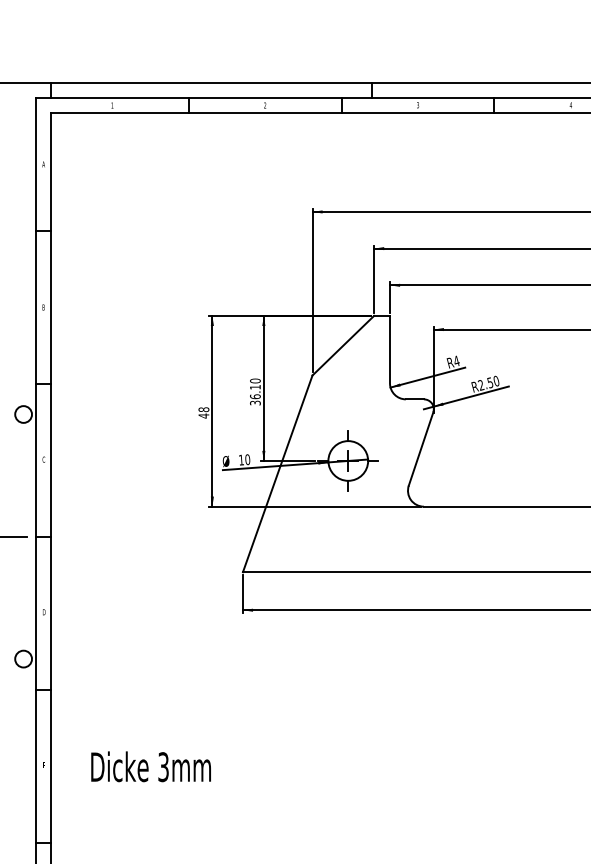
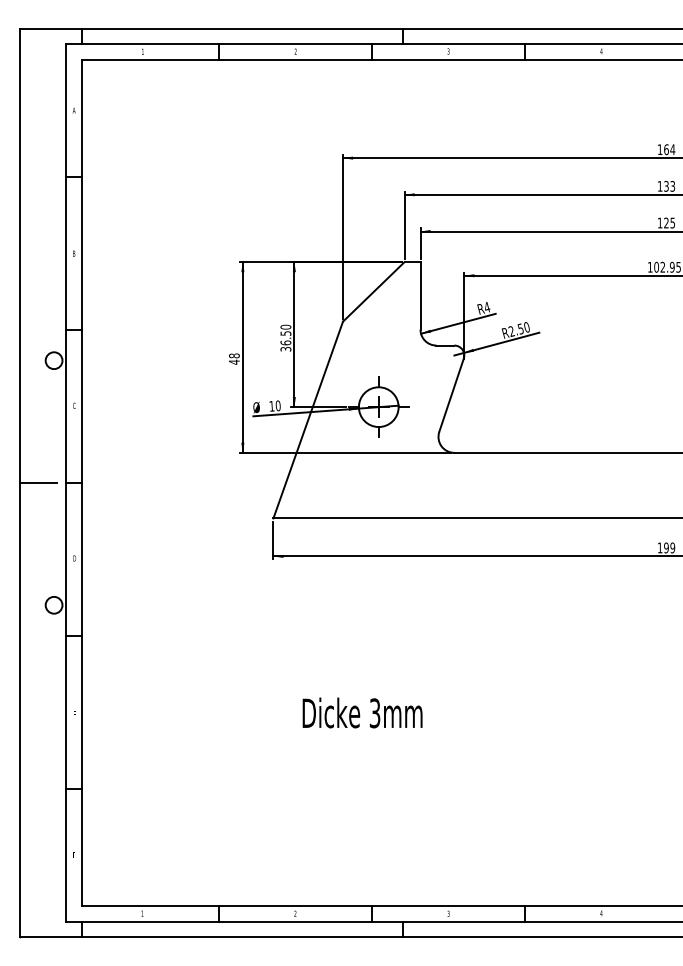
text: (255, 387) -> (285, 333), 36.10 -> 36.50
text: (151, 766) -> (362, 712), moved

